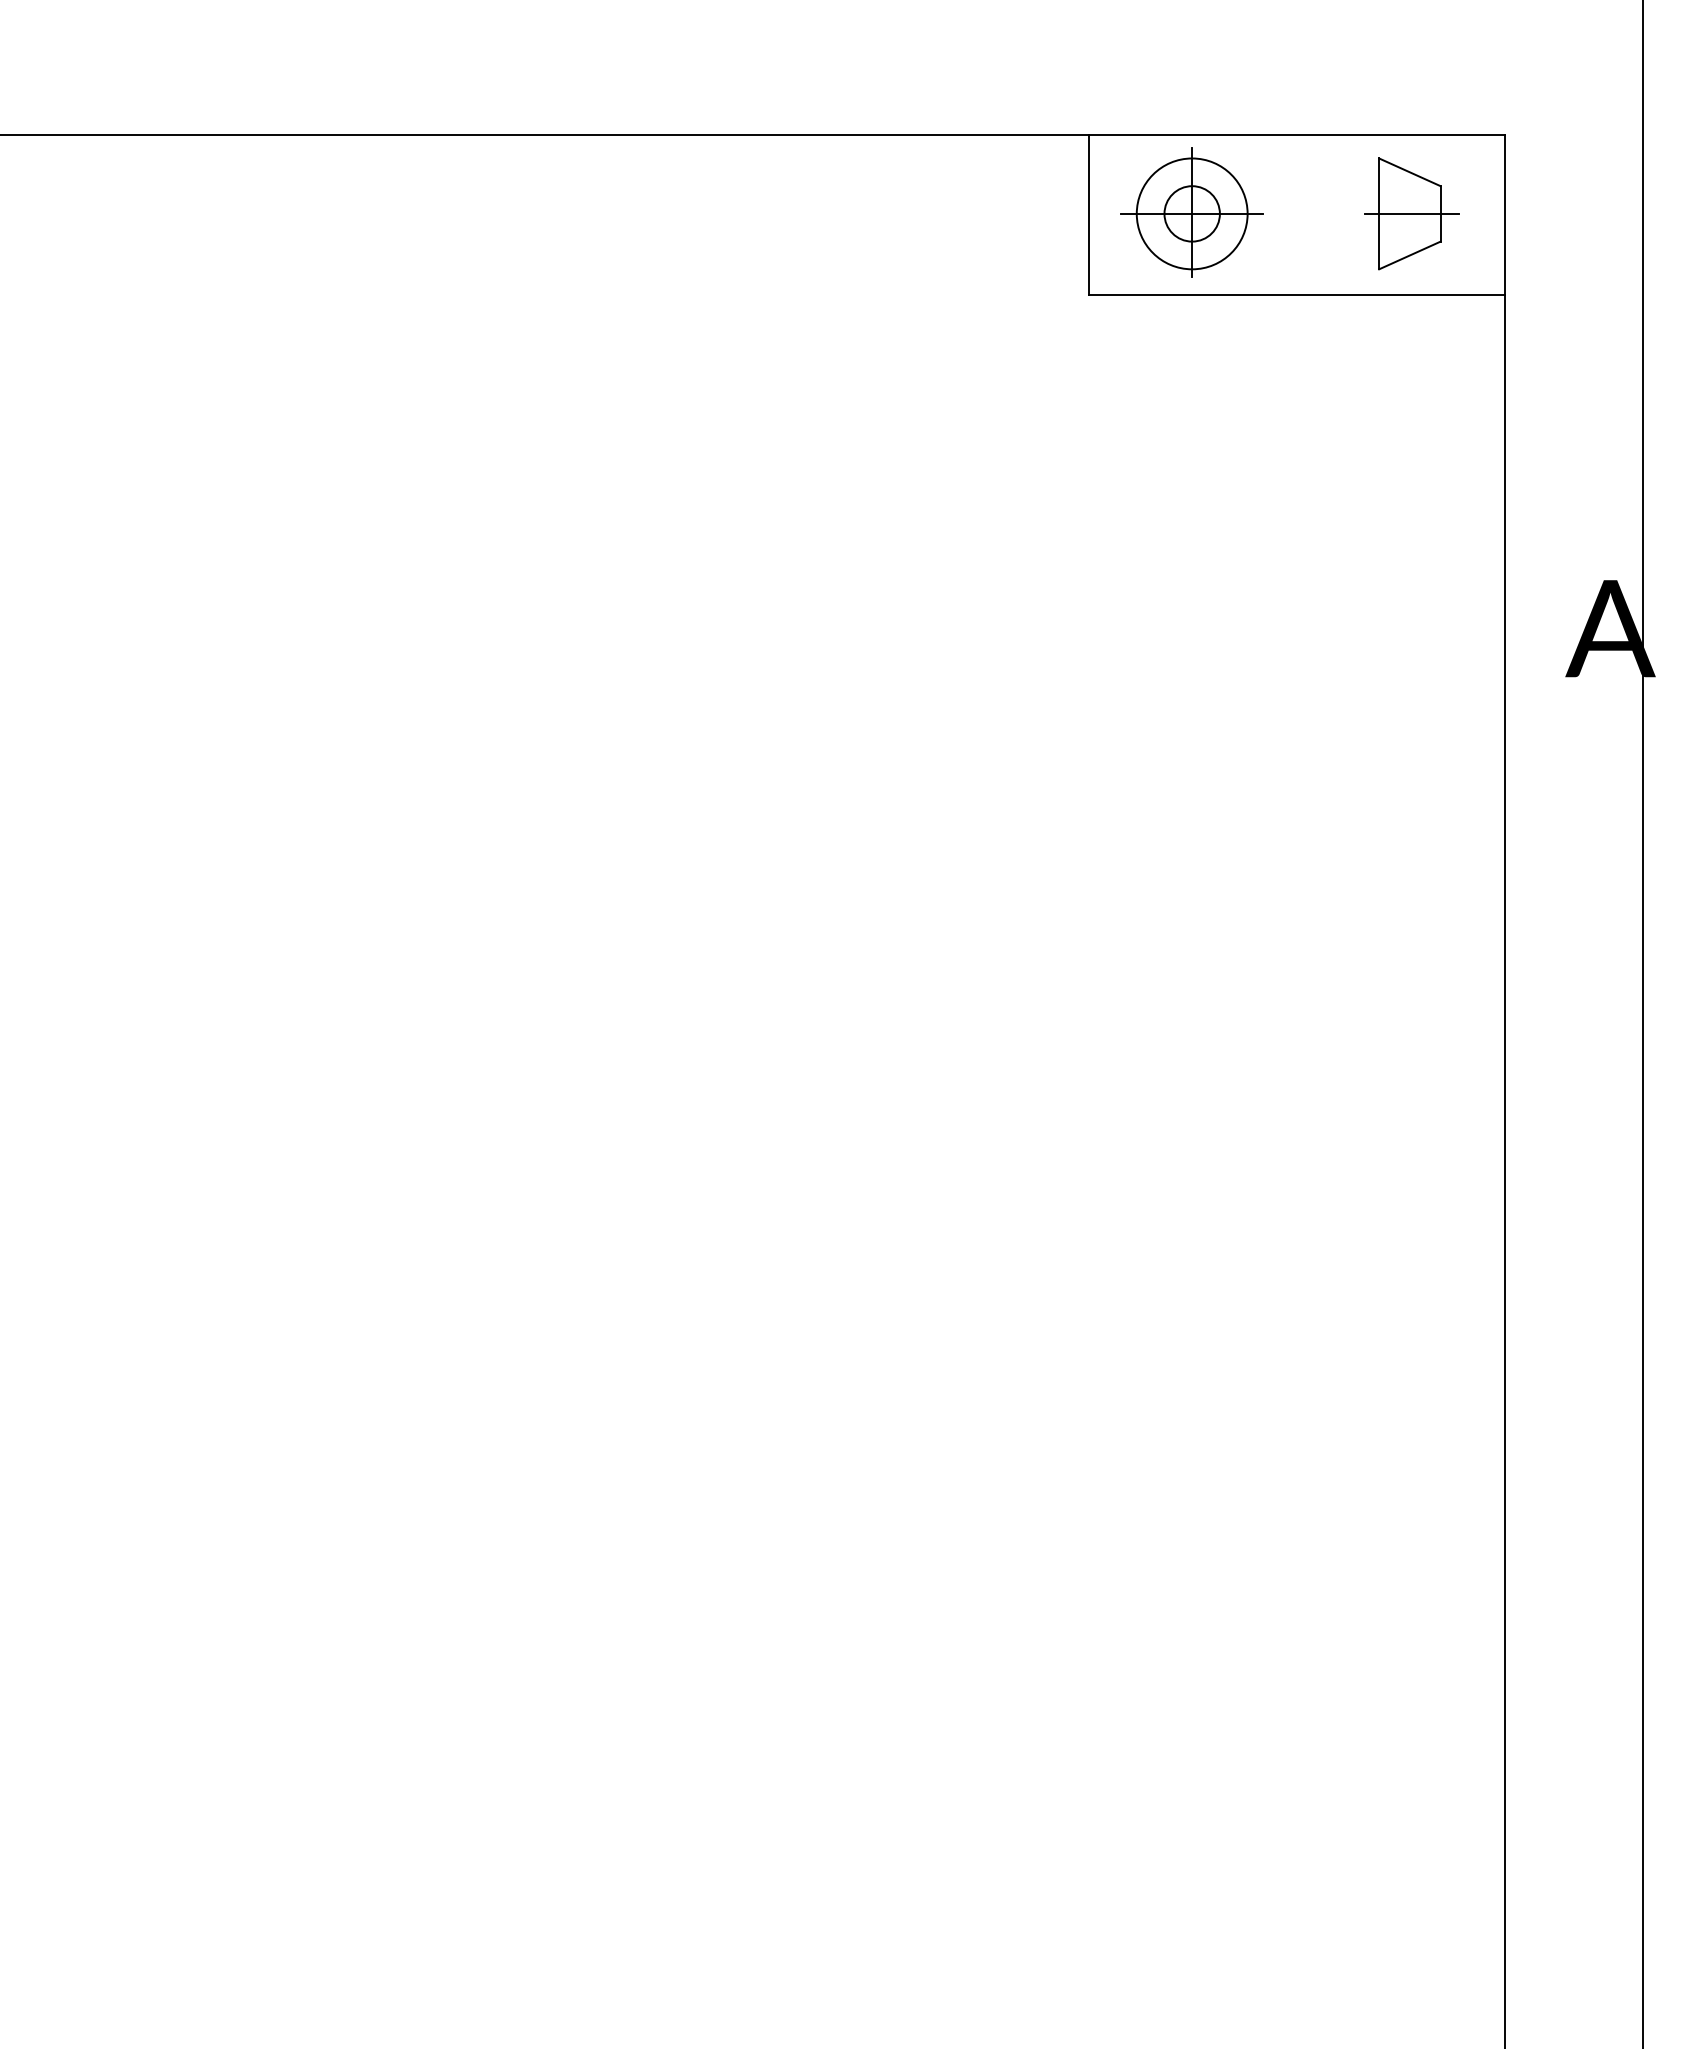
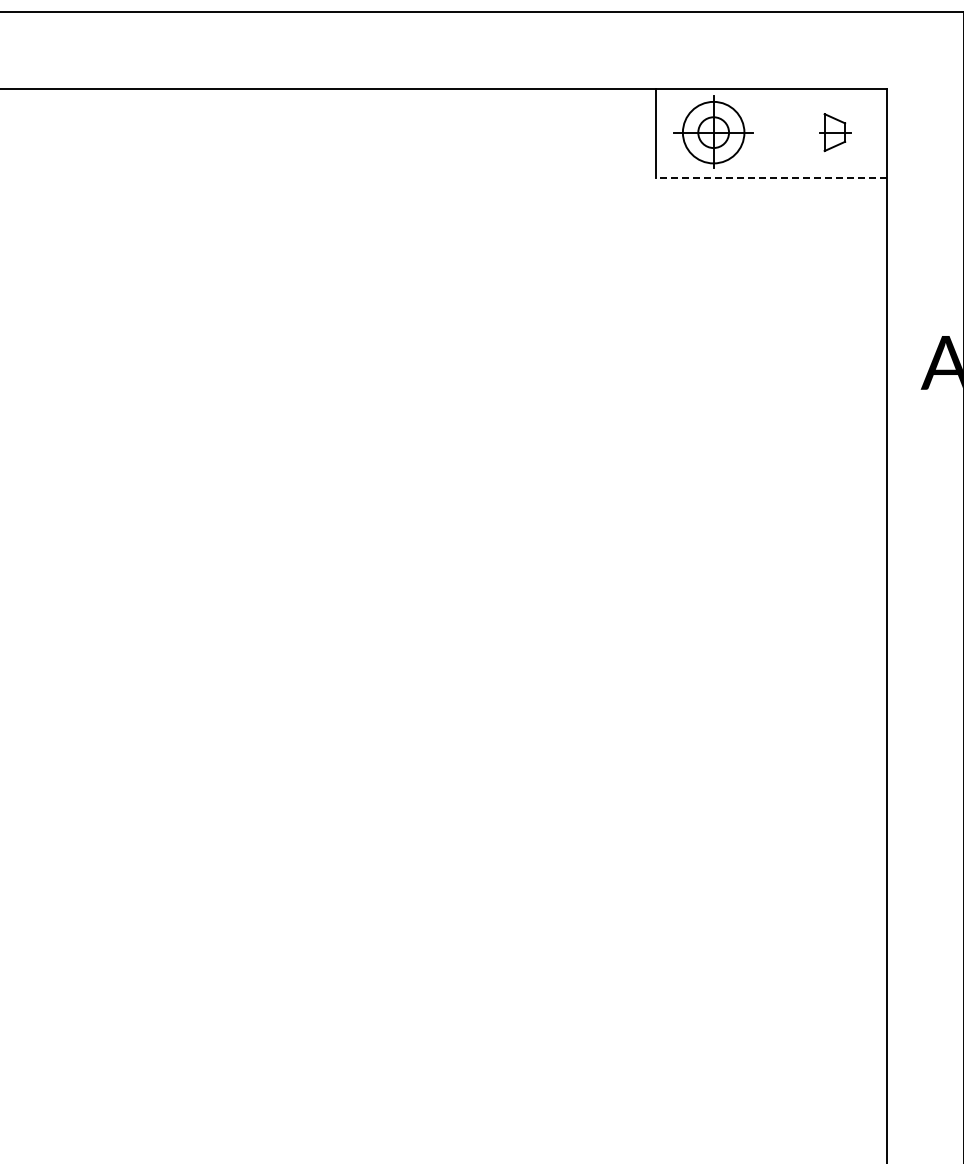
part: (1411, 213) -> (835, 132), size x0.6
line: (1296, 294) -> (771, 177), solid -> dashed

